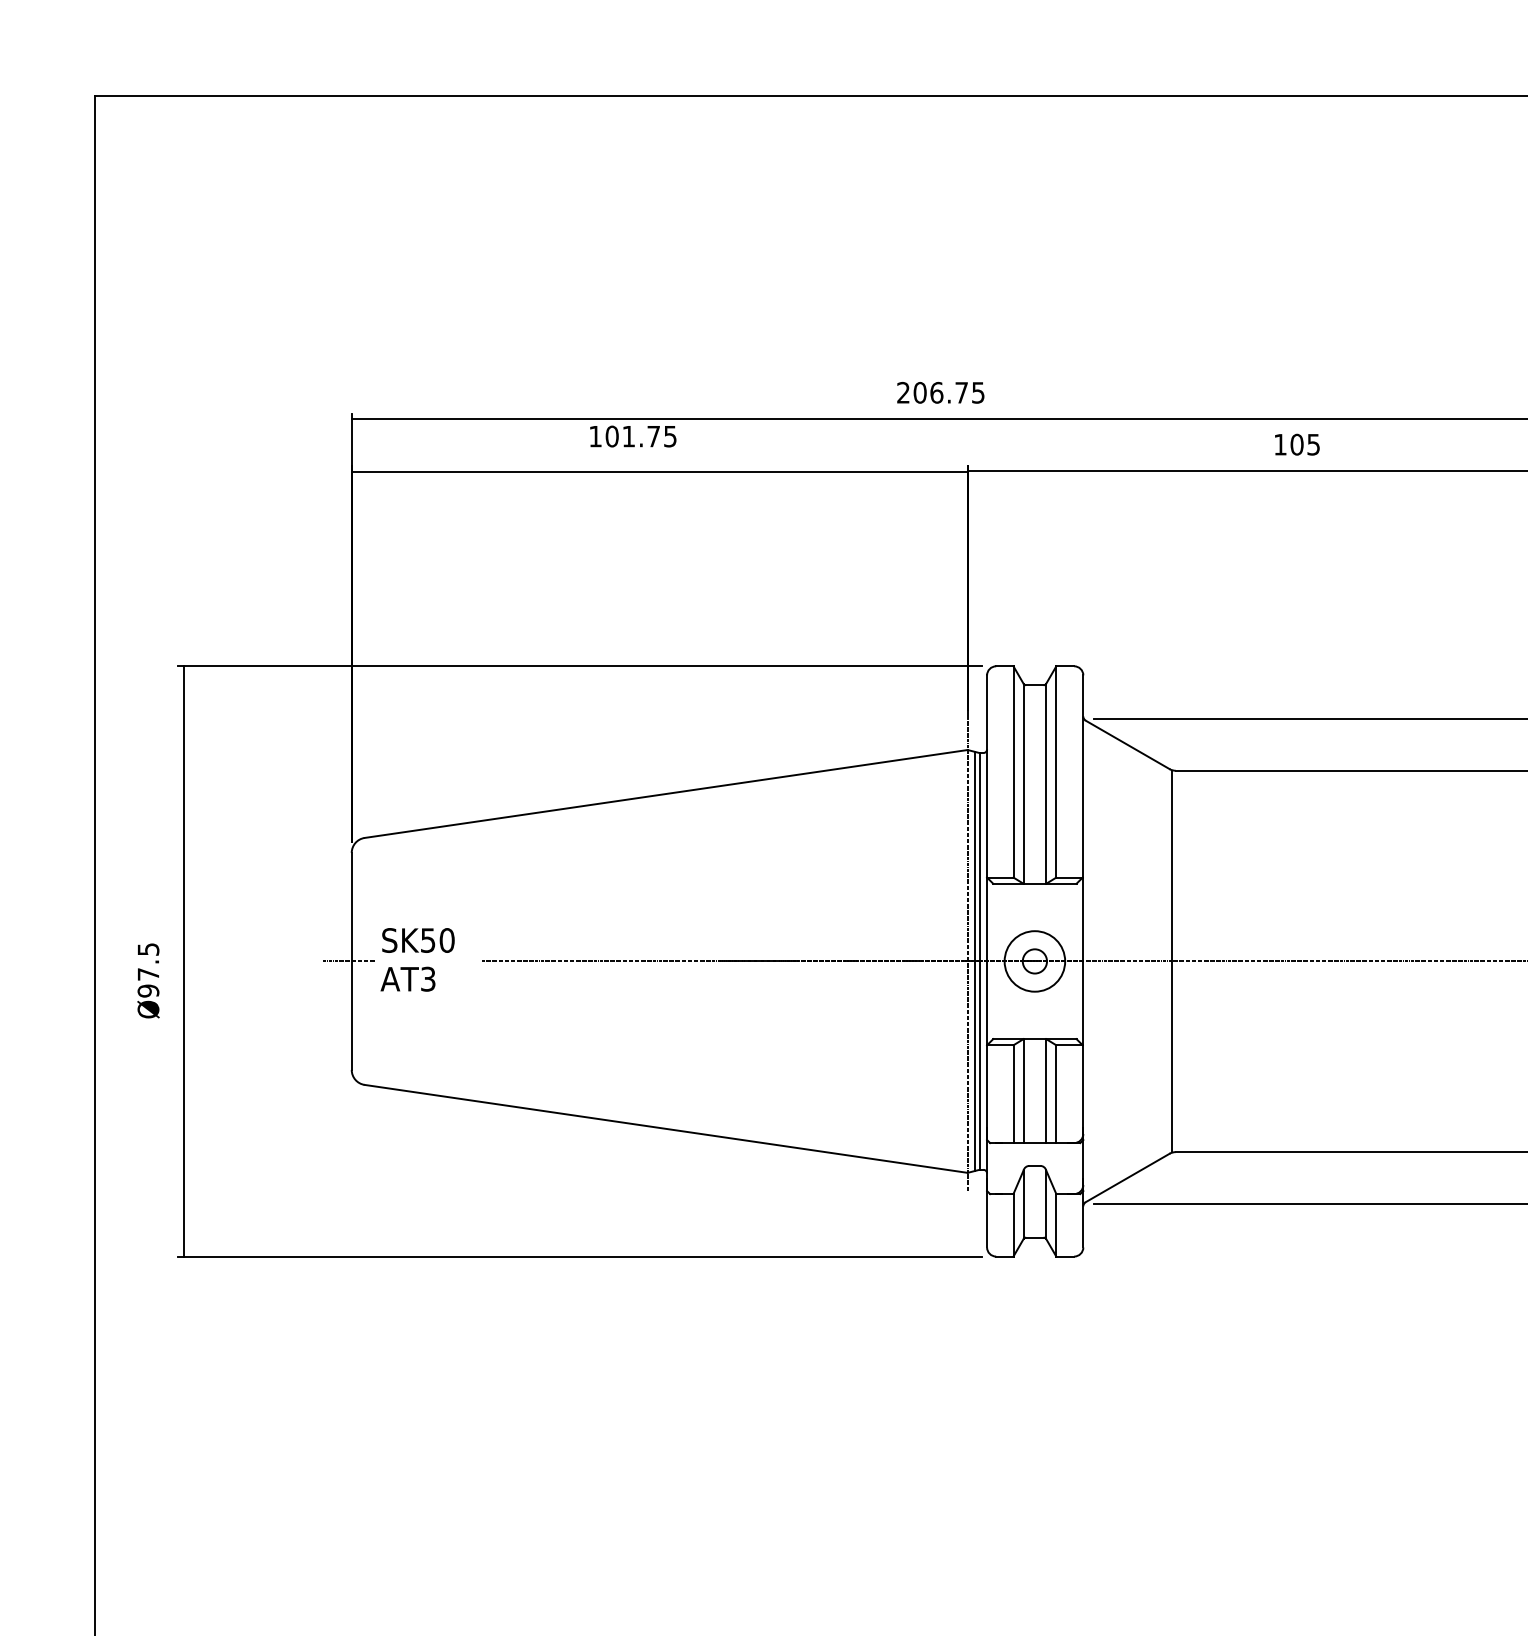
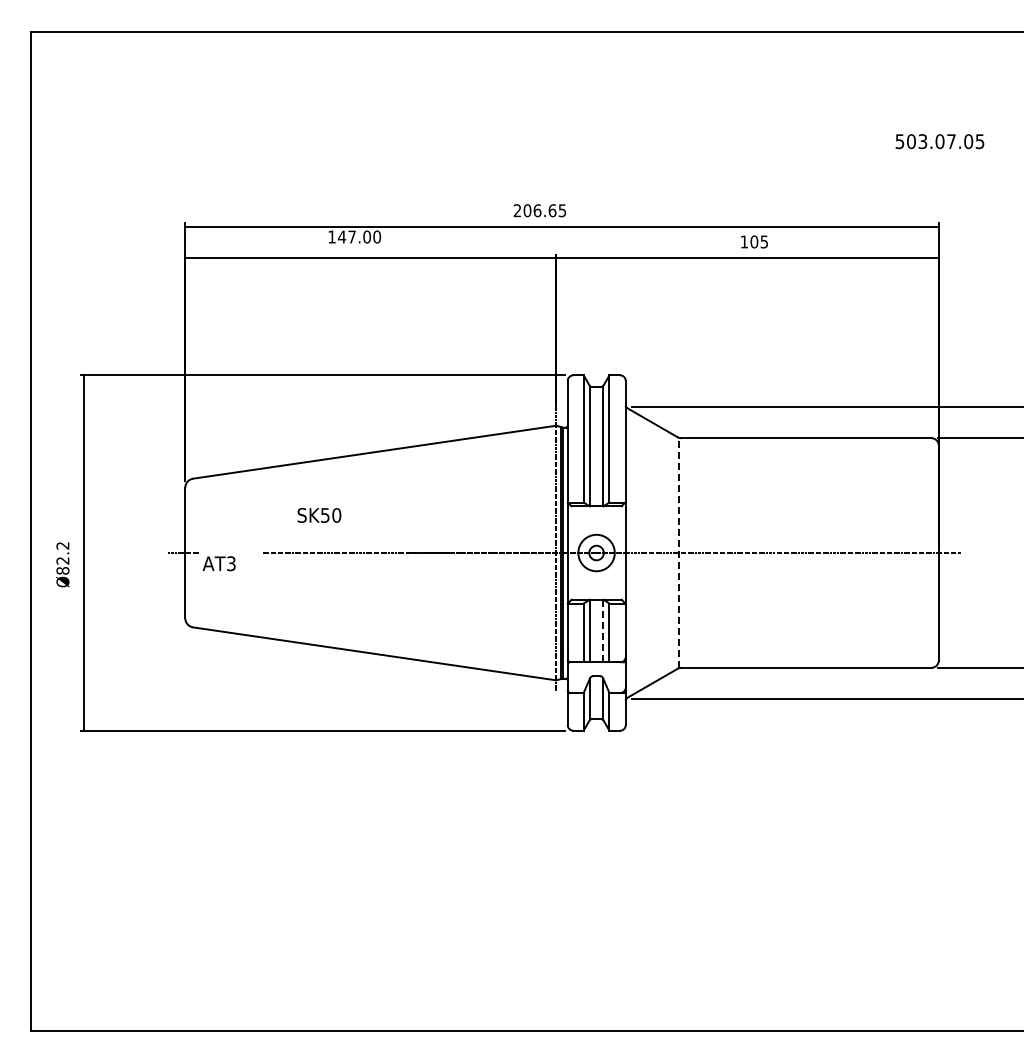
text: (961, 392) -> (552, 210), 206.75 -> 206.65
text: (641, 435) -> (359, 236), 101.75 -> 147.00
text: (418, 940) -> (319, 515), moved
line: (1172, 962) -> (679, 553), solid -> dashed
text: (147, 970) -> (62, 558), Ø97.5 -> Ø82.2
line: (1046, 1091) -> (603, 631), solid -> dashed

